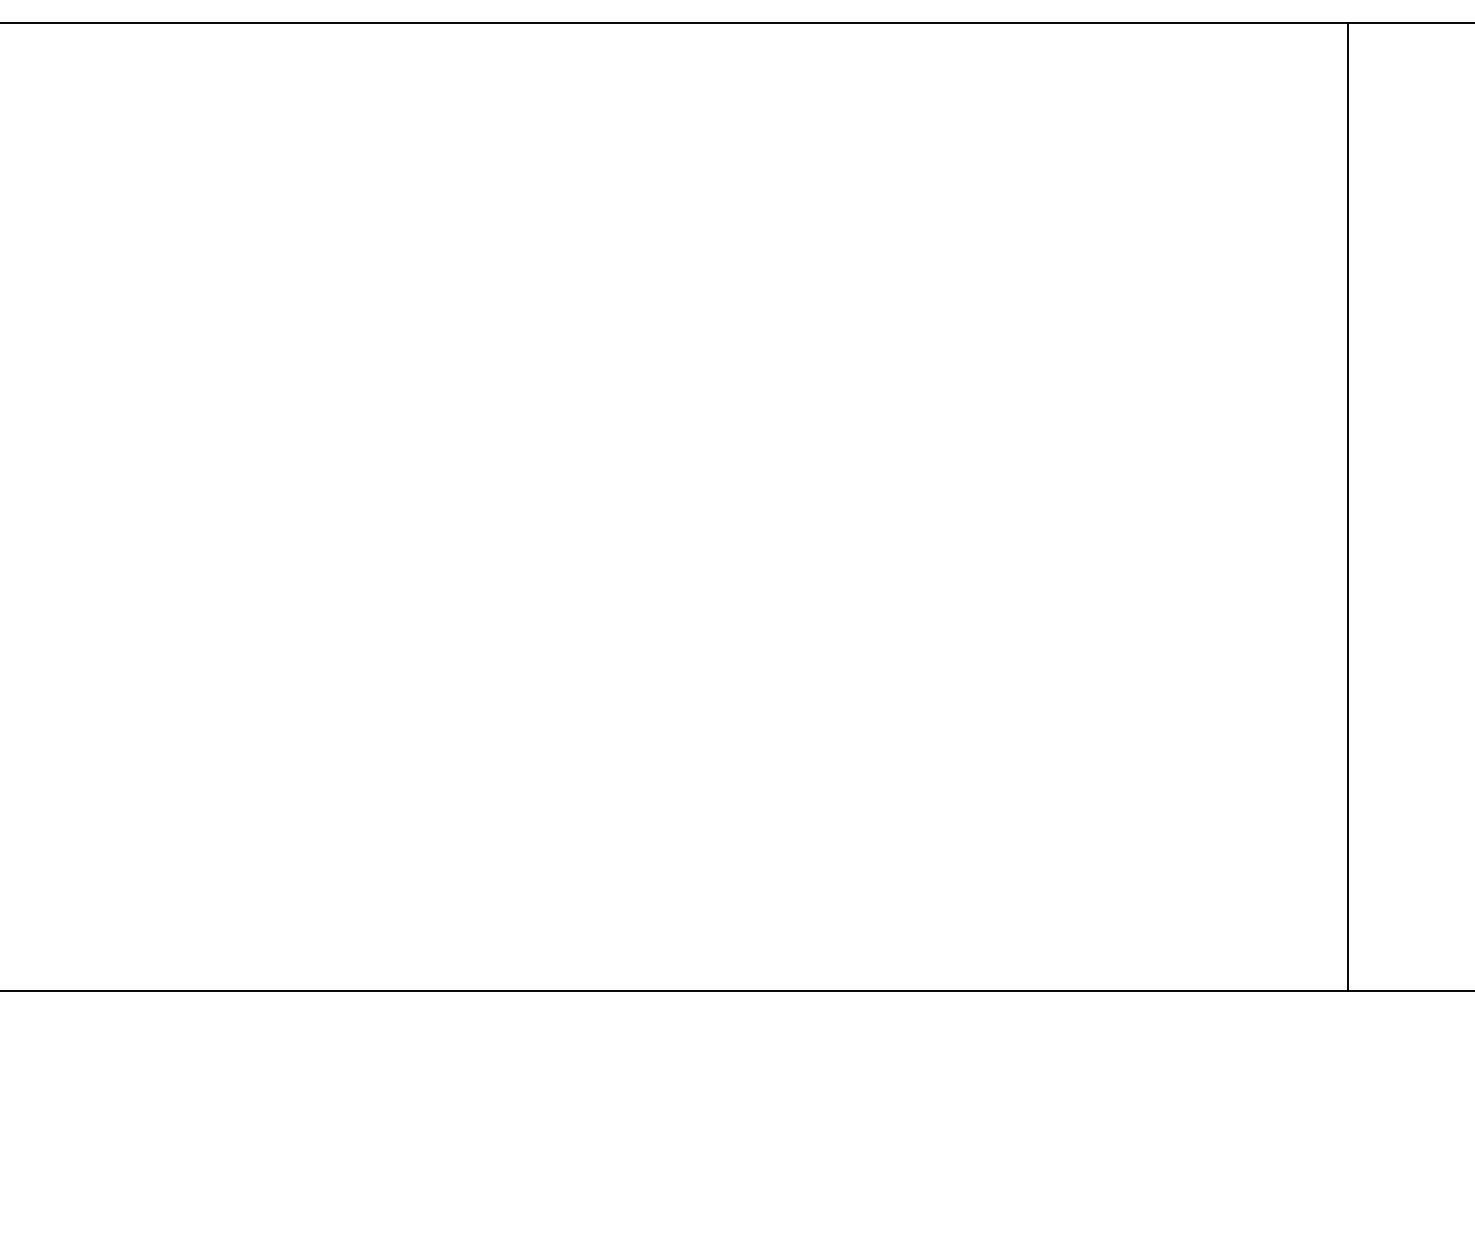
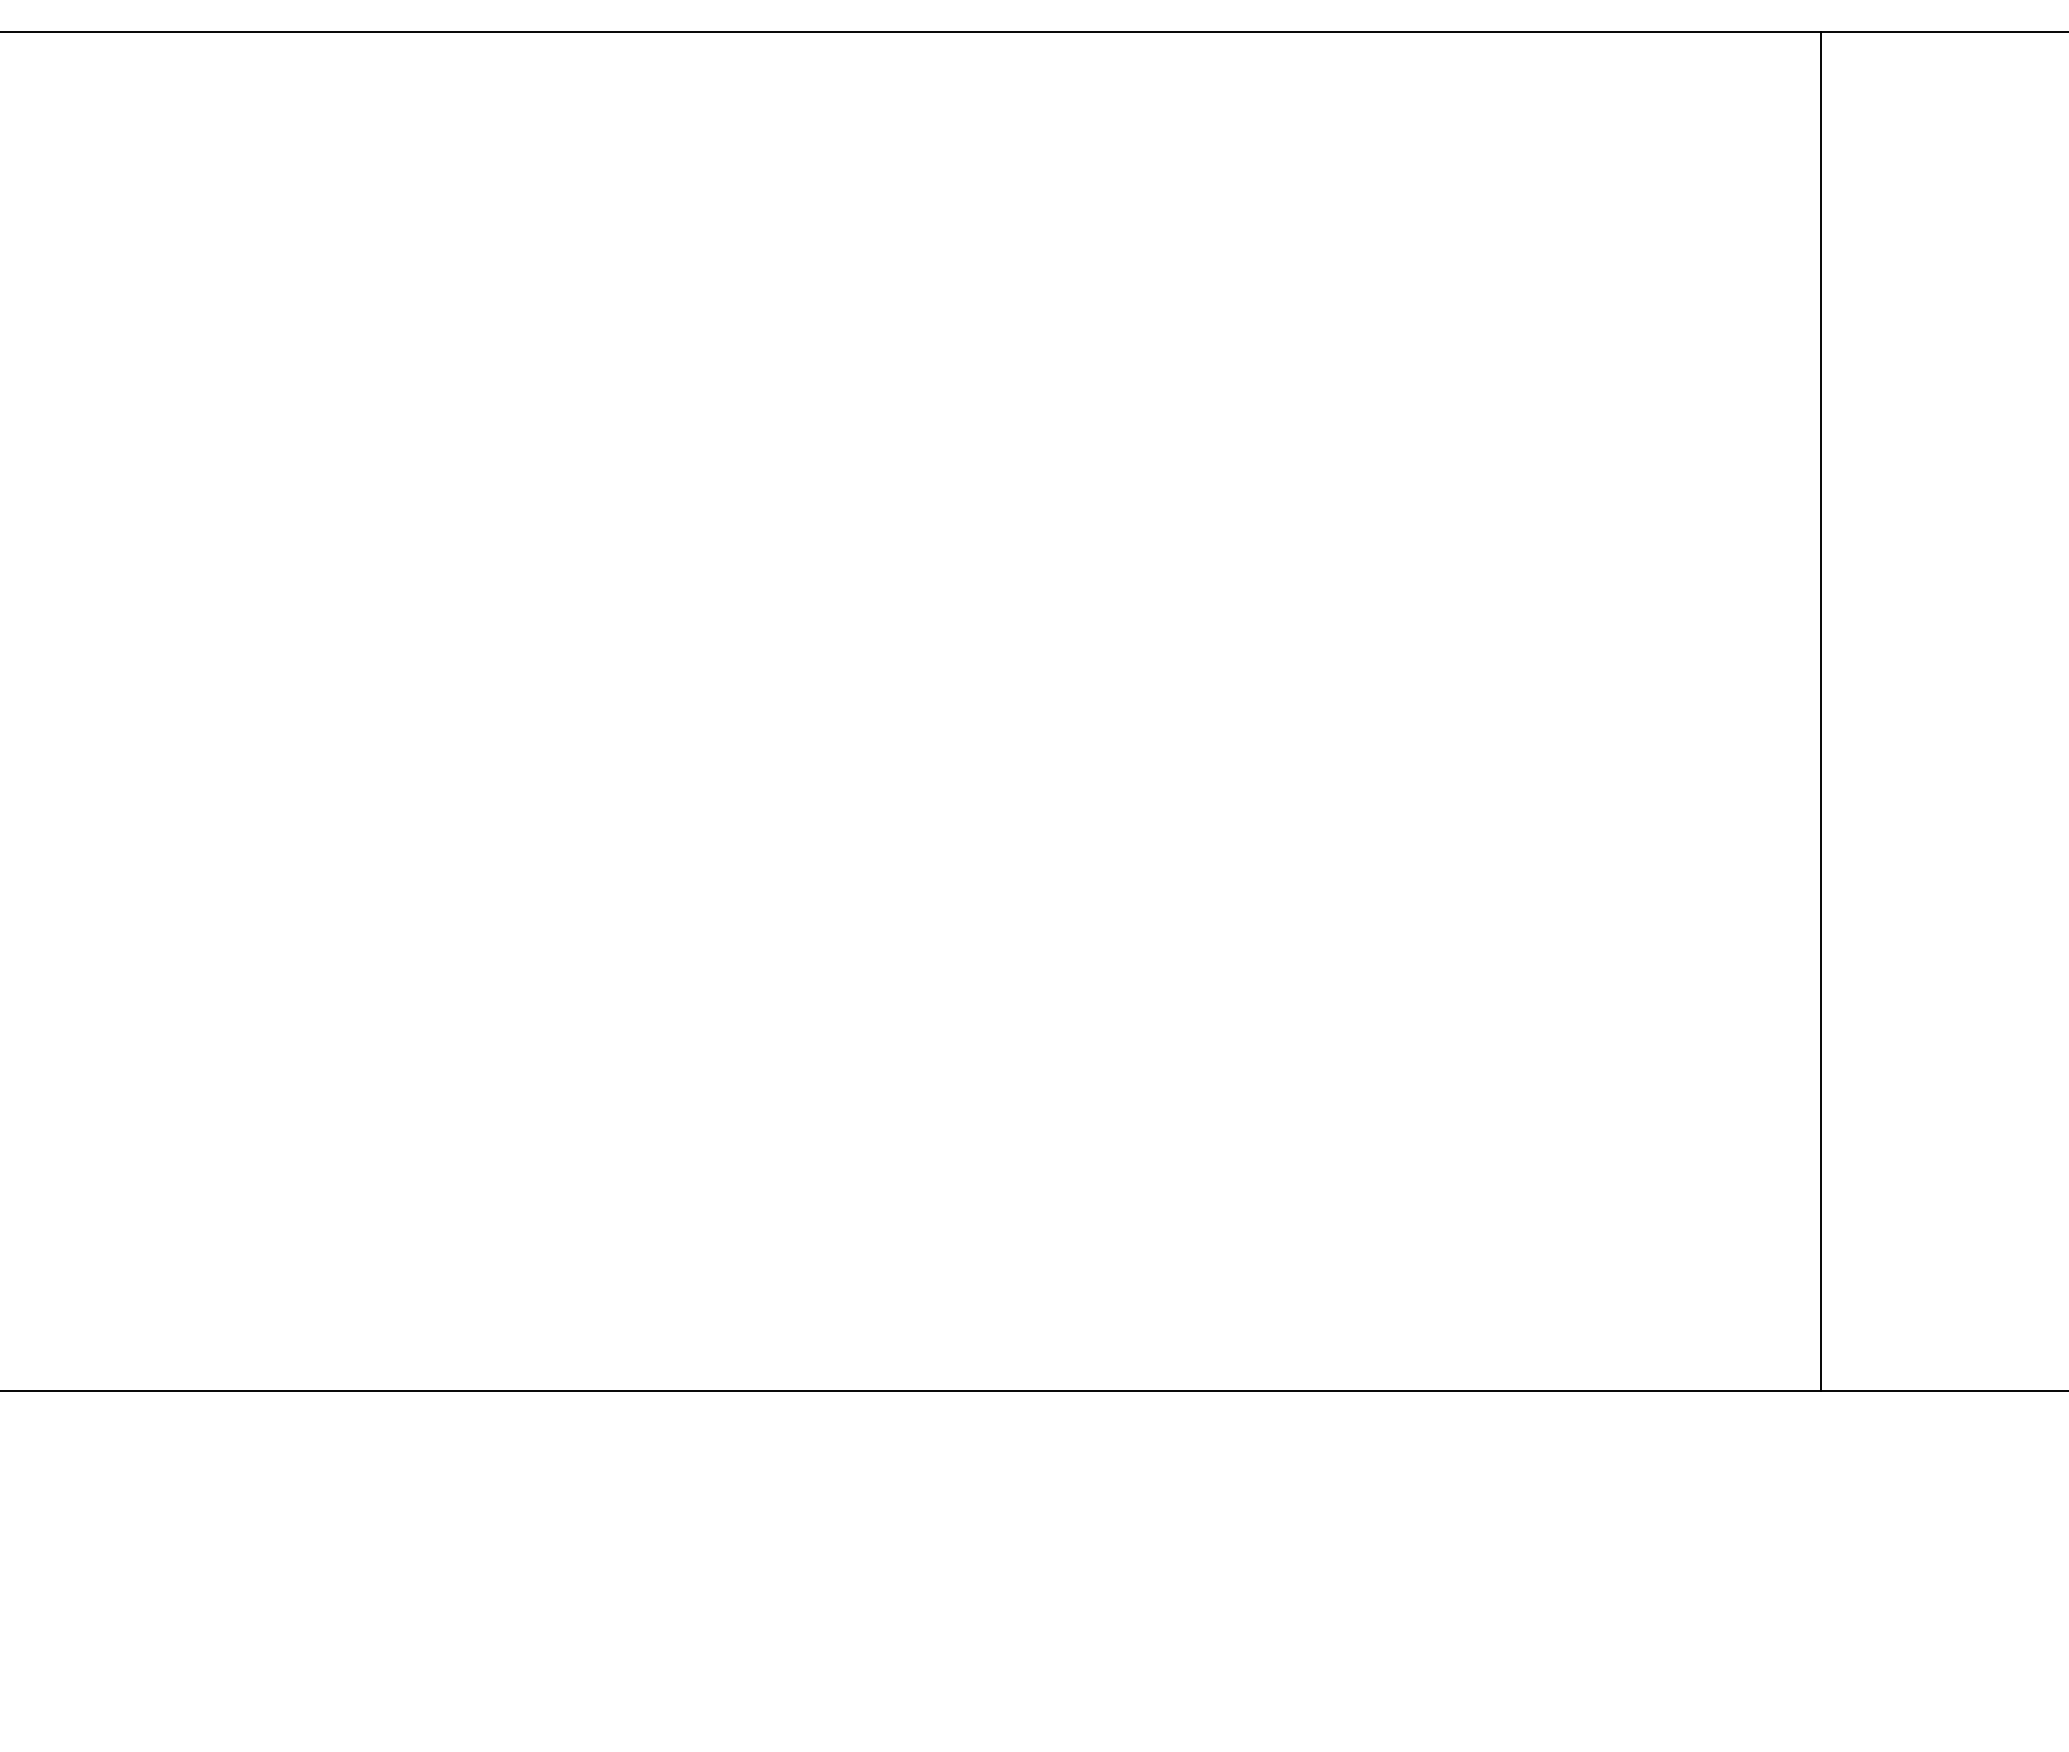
line: (1348, 507) -> (1820, 711), moved

